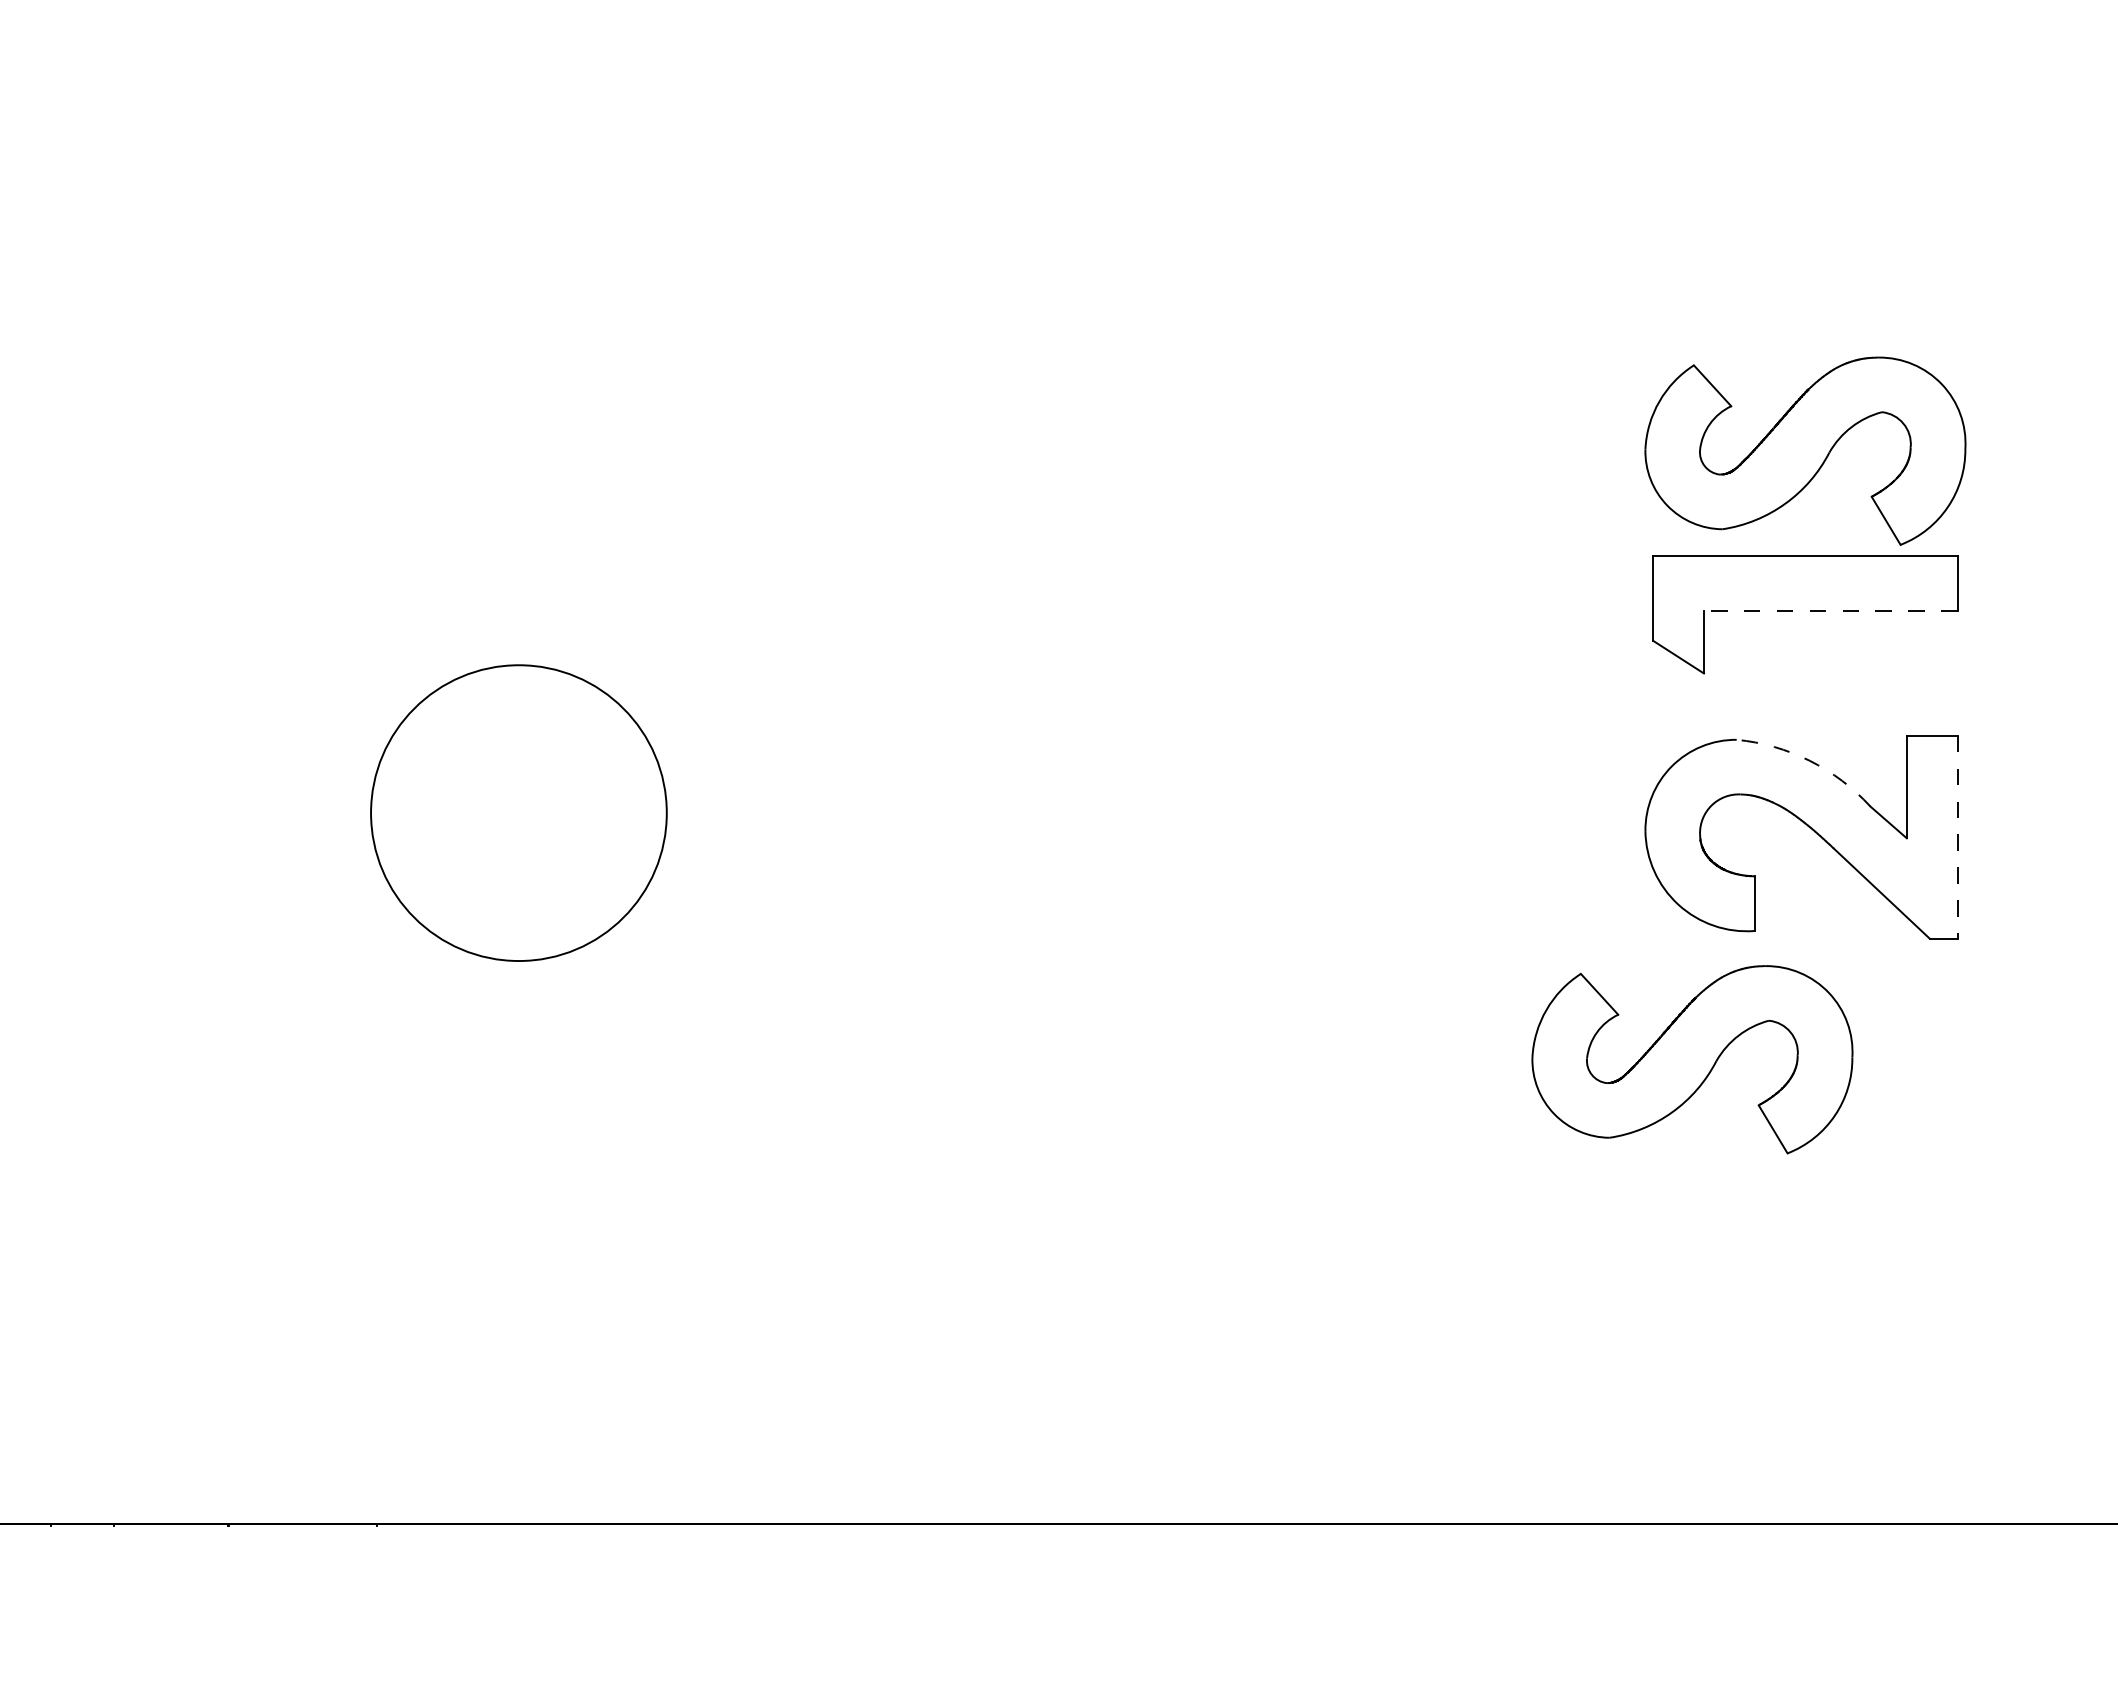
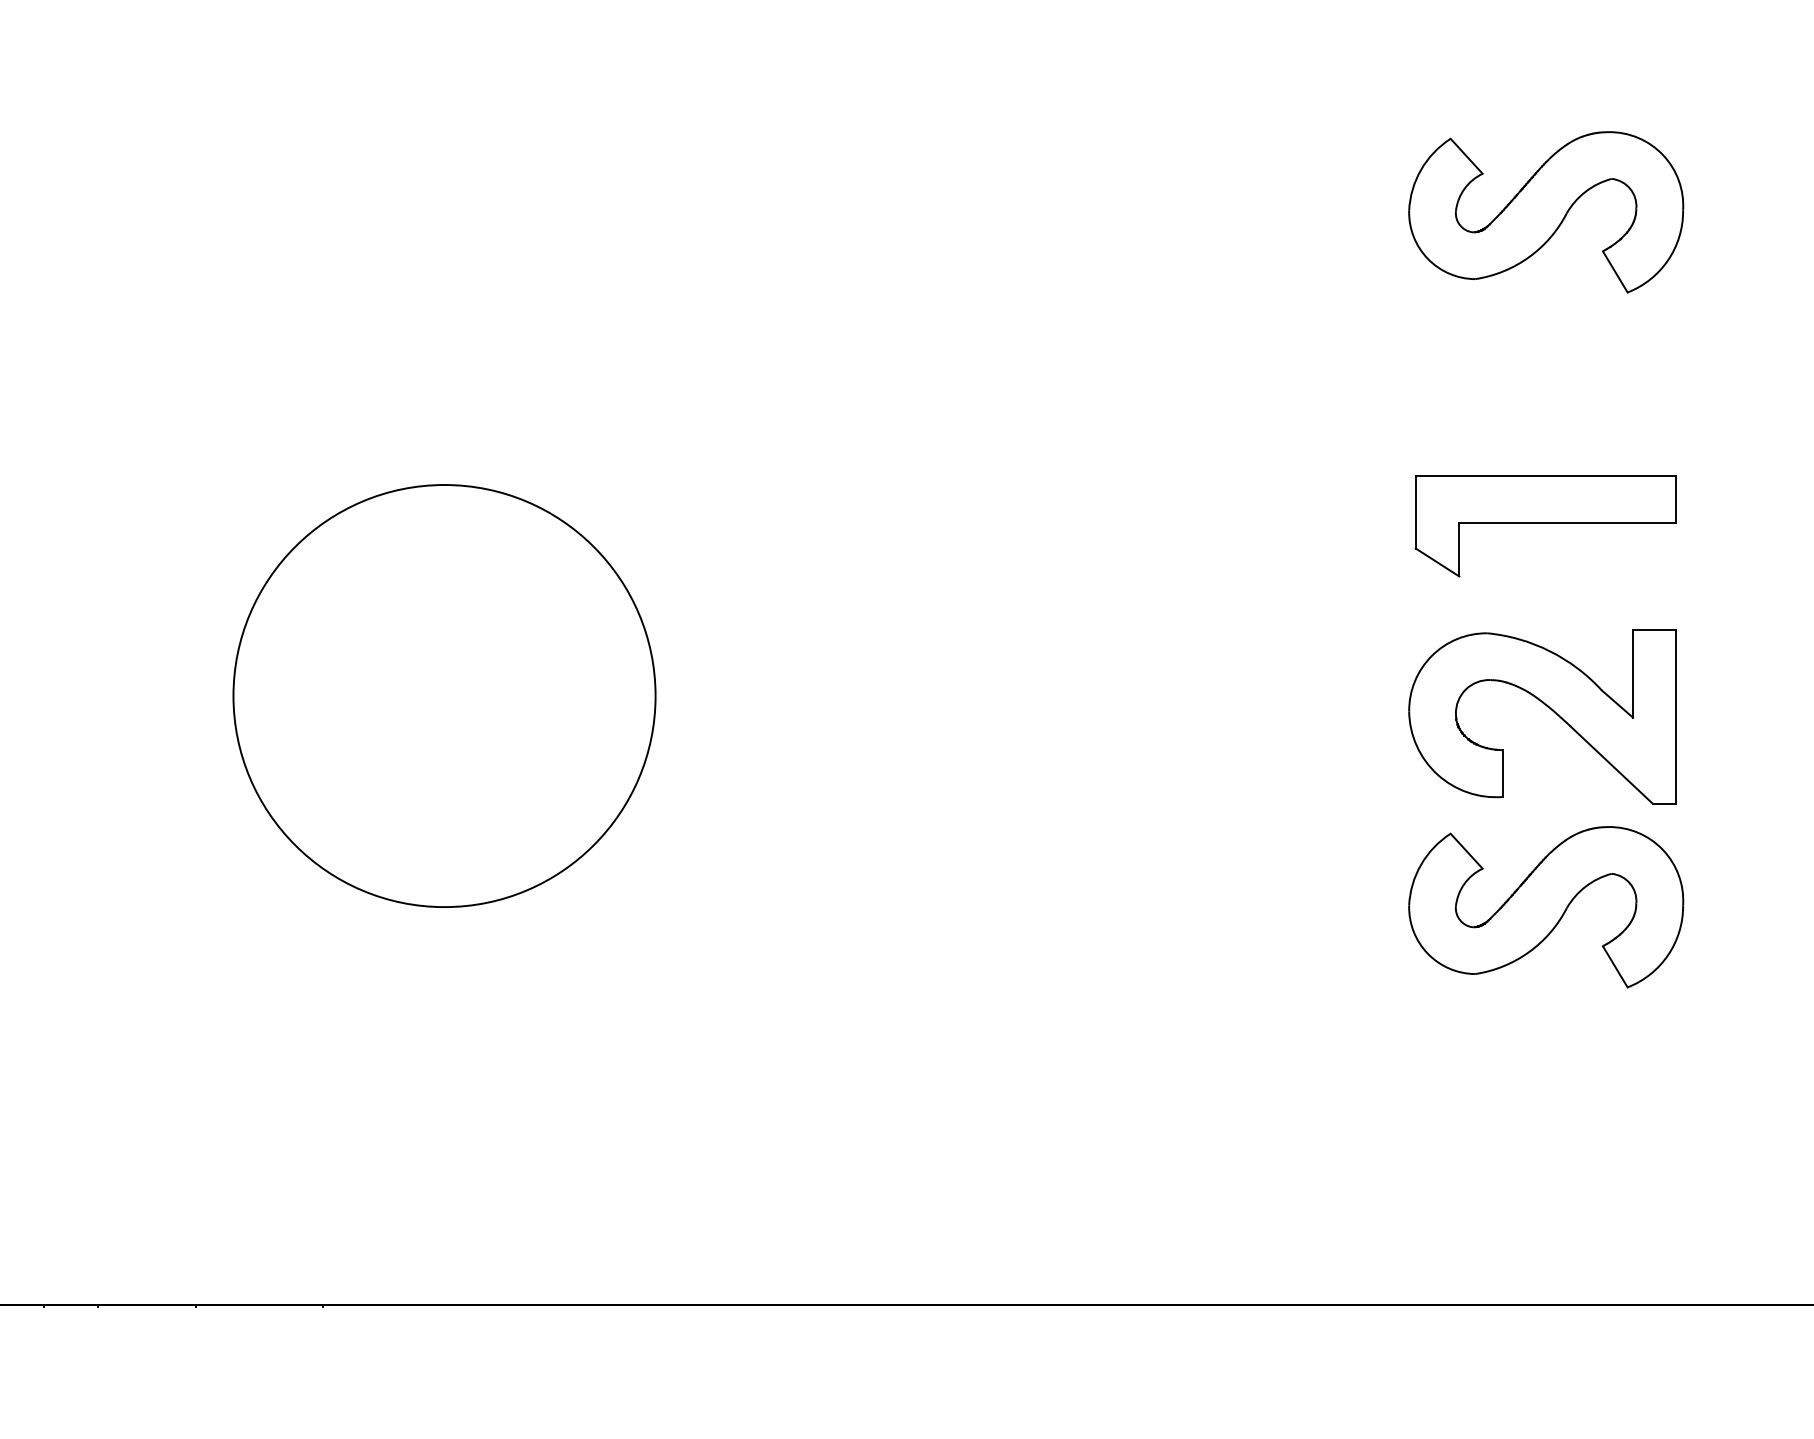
part: (1805, 450) -> (1546, 211), moved
line: (1830, 611) -> (1567, 523), dashed -> solid
arc: (1809, 760) -> (1549, 650), dashed -> solid
circle: (518, 812) -> (444, 695), size x1.67
line: (1957, 837) -> (1676, 716), dashed -> solid
part: (1692, 1059) -> (1546, 907), moved

